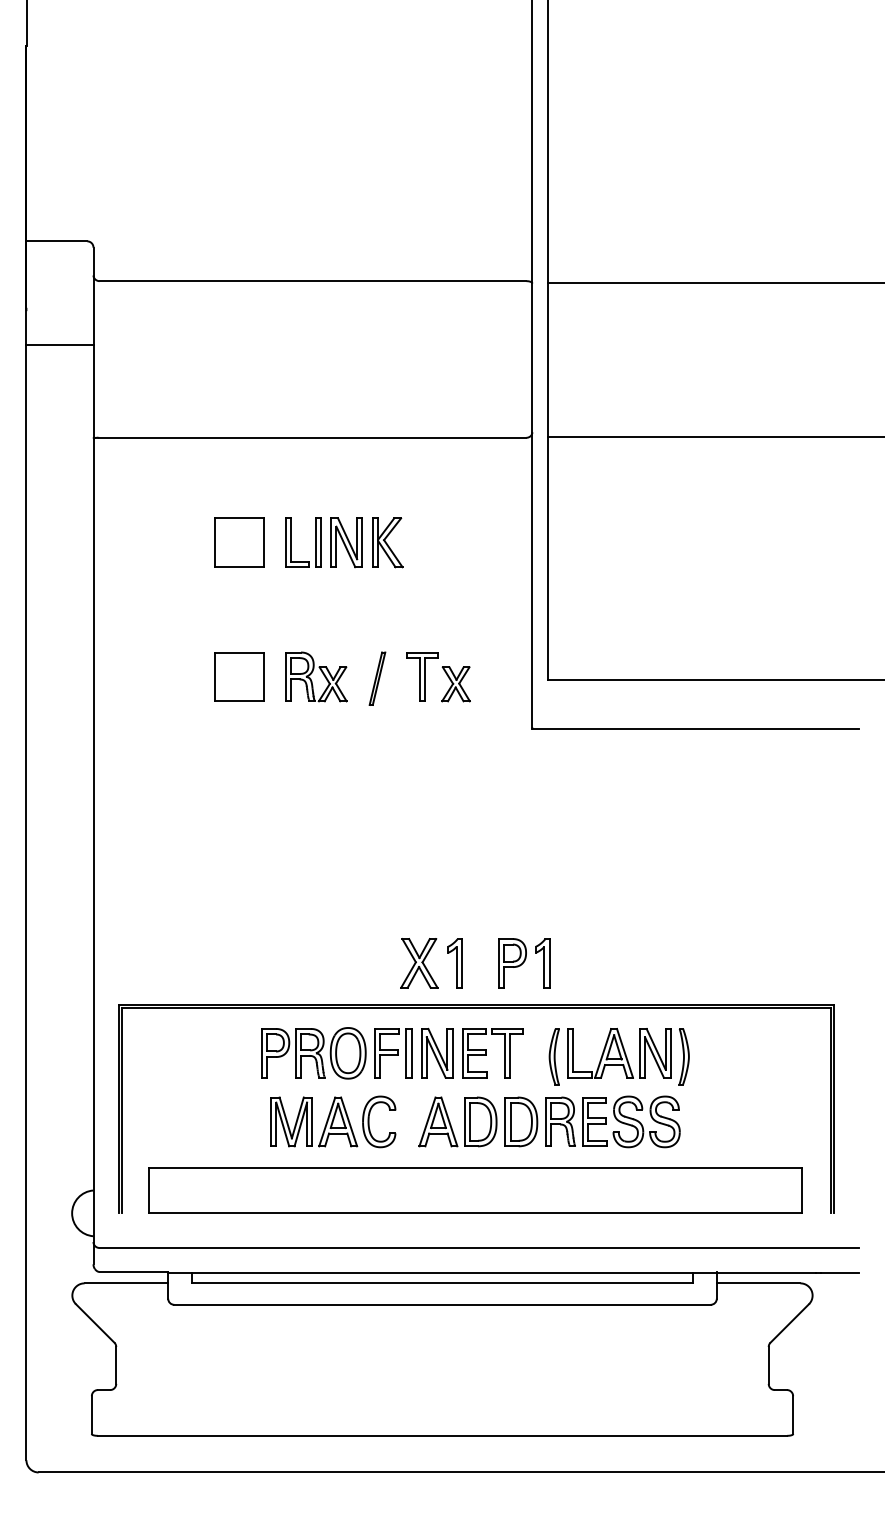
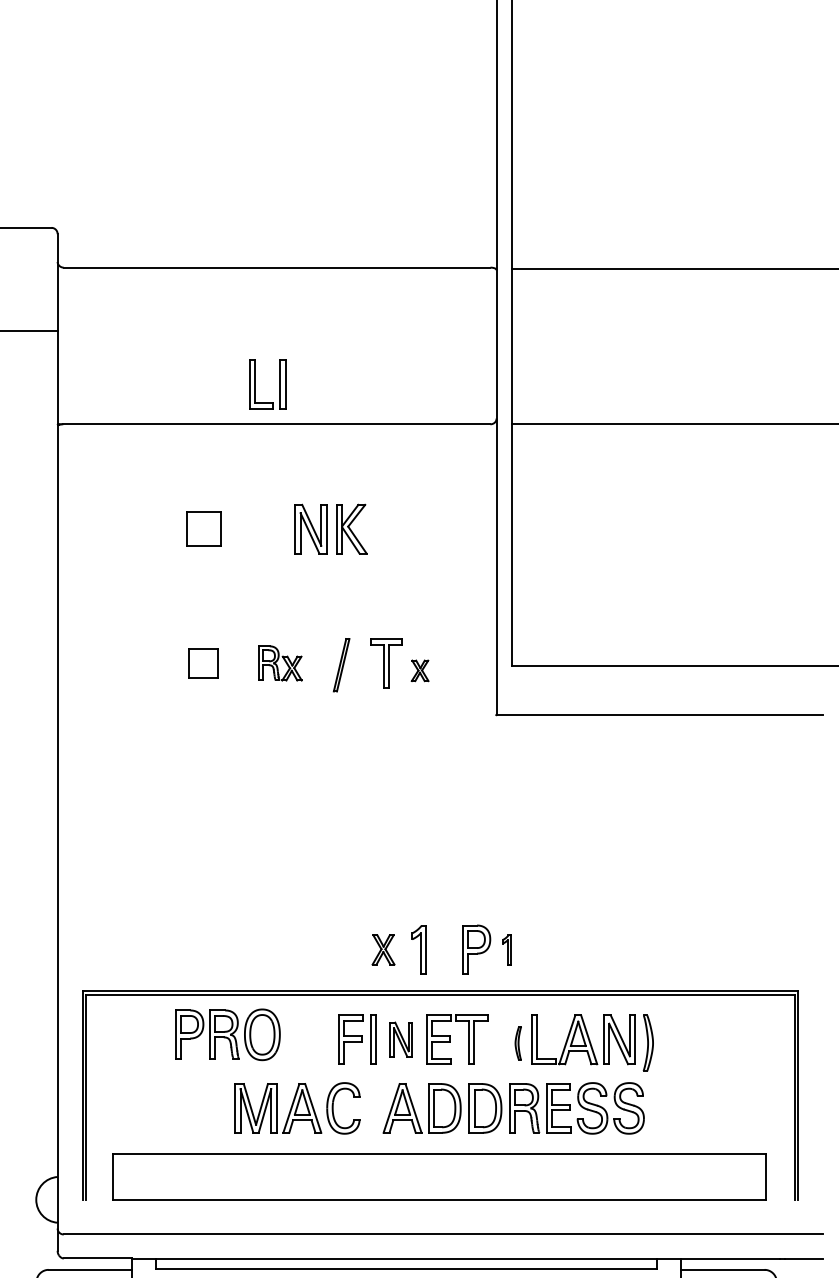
part: (239, 542) -> (203, 528), size x0.7
part: (291, 542) -> (255, 383), moved
part: (239, 676) -> (203, 662), size x0.6
part: (316, 676) -> (280, 662), size x0.7
part: (455, 684) -> (419, 670), size x0.6
part: (419, 963) -> (383, 949), size x0.6
part: (542, 963) -> (506, 949), size x0.6
part: (437, 1052) -> (401, 1038), size x0.7
part: (313, 1053) -> (227, 1034), moved
part: (553, 1056) -> (517, 1042), size x0.6

